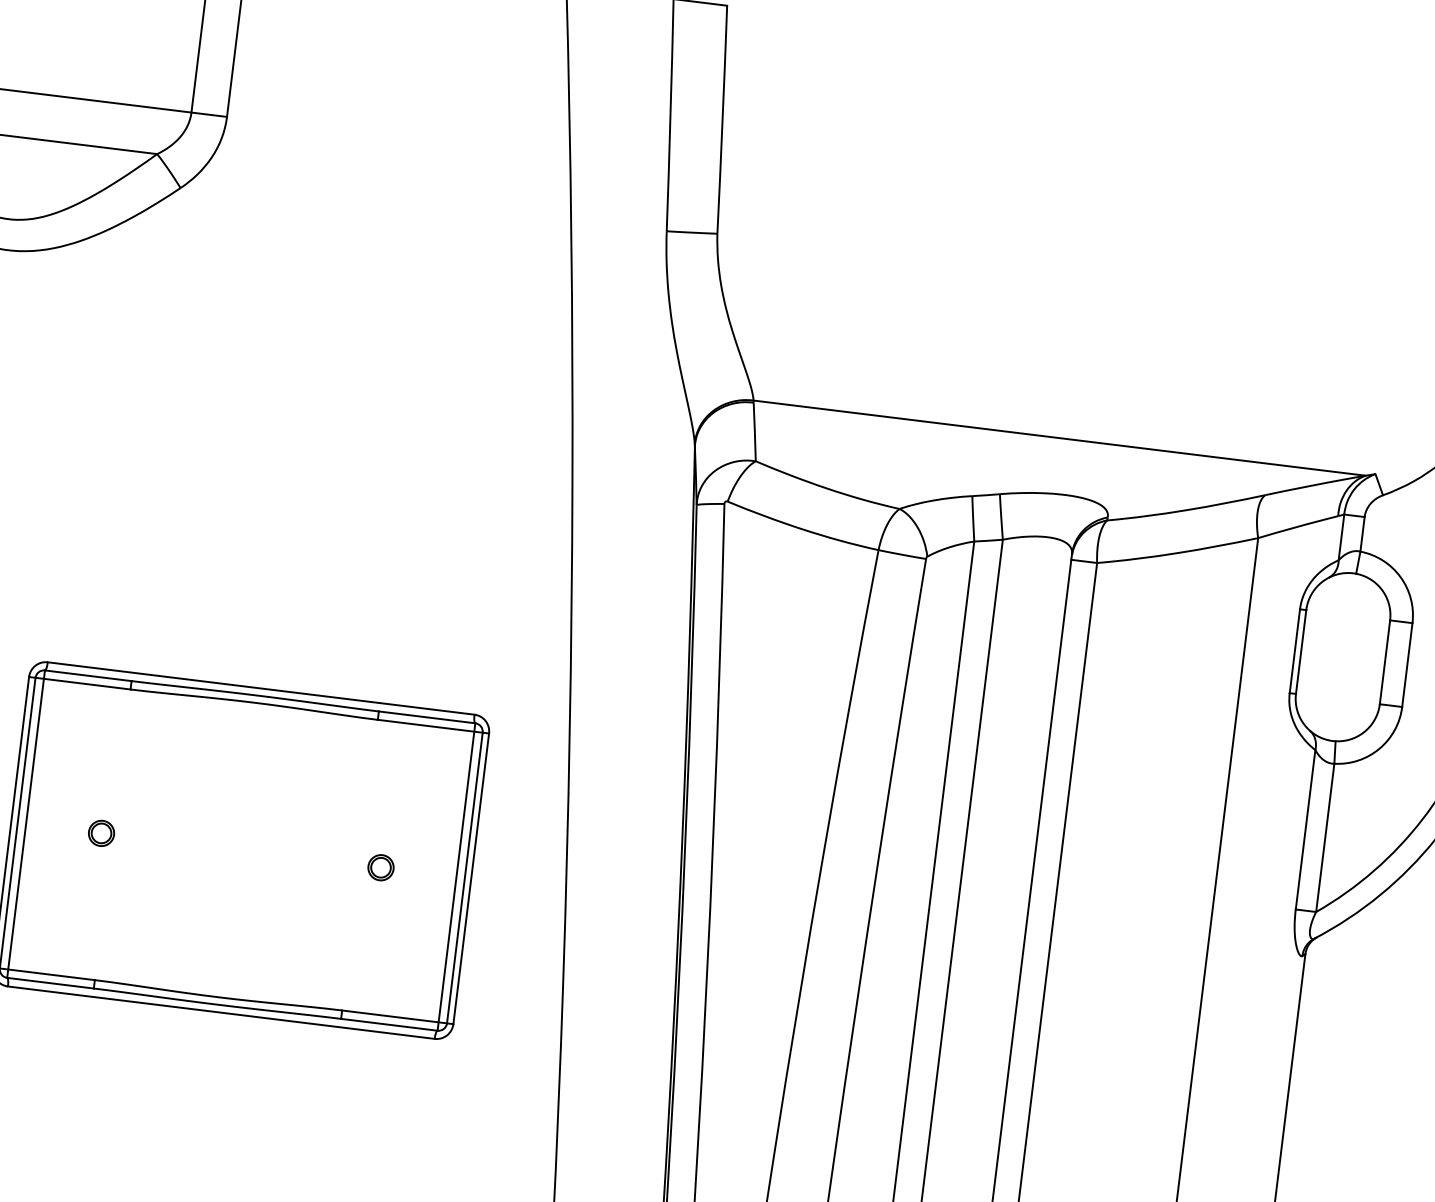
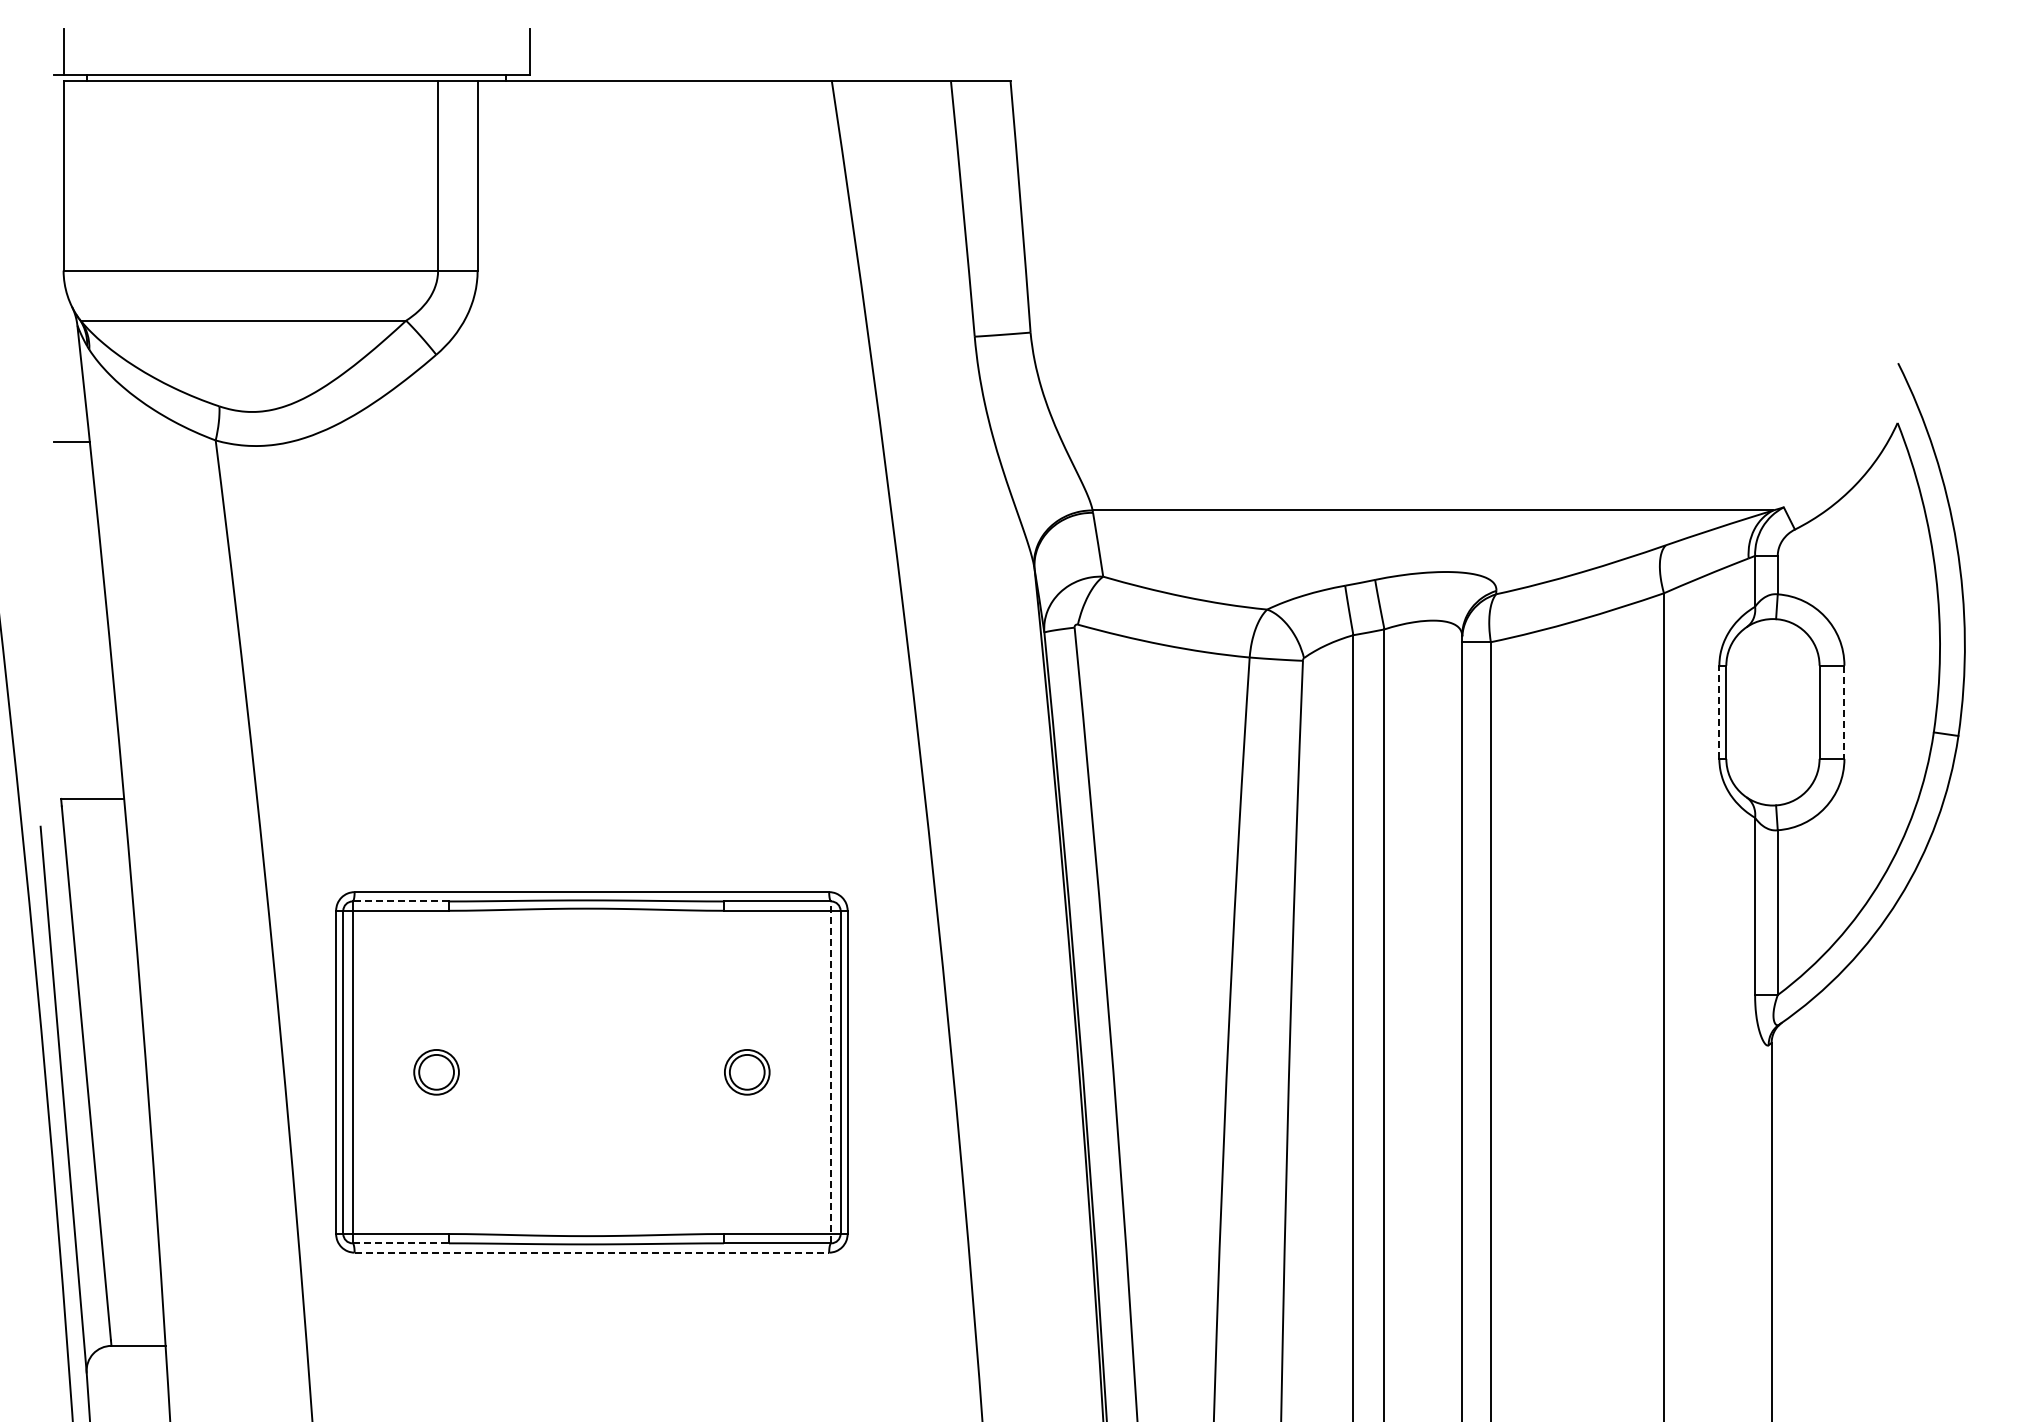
line: (1294, 651) -> (1719, 712), solid -> dashed
line: (1407, 665) -> (1844, 712), solid -> dashed
line: (87, 675) -> (400, 901), solid -> dashed
part: (101, 833) -> (436, 1072), size x1.6
part: (381, 867) -> (747, 1072), size x1.6
line: (456, 877) -> (831, 1072), solid -> dashed
line: (51, 983) -> (401, 1243), solid -> dashed
line: (221, 1012) -> (592, 1252), solid -> dashed

